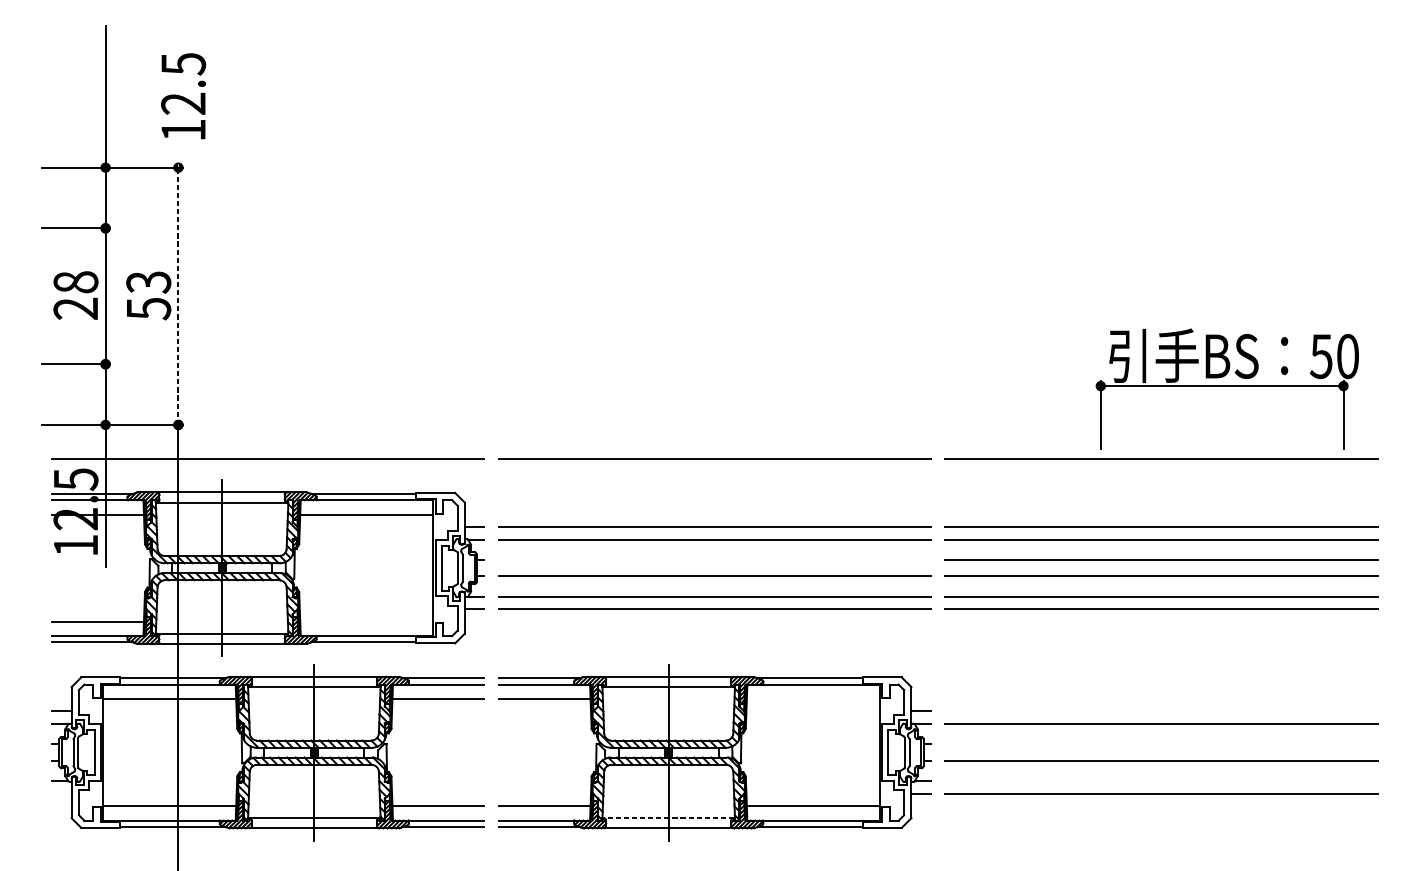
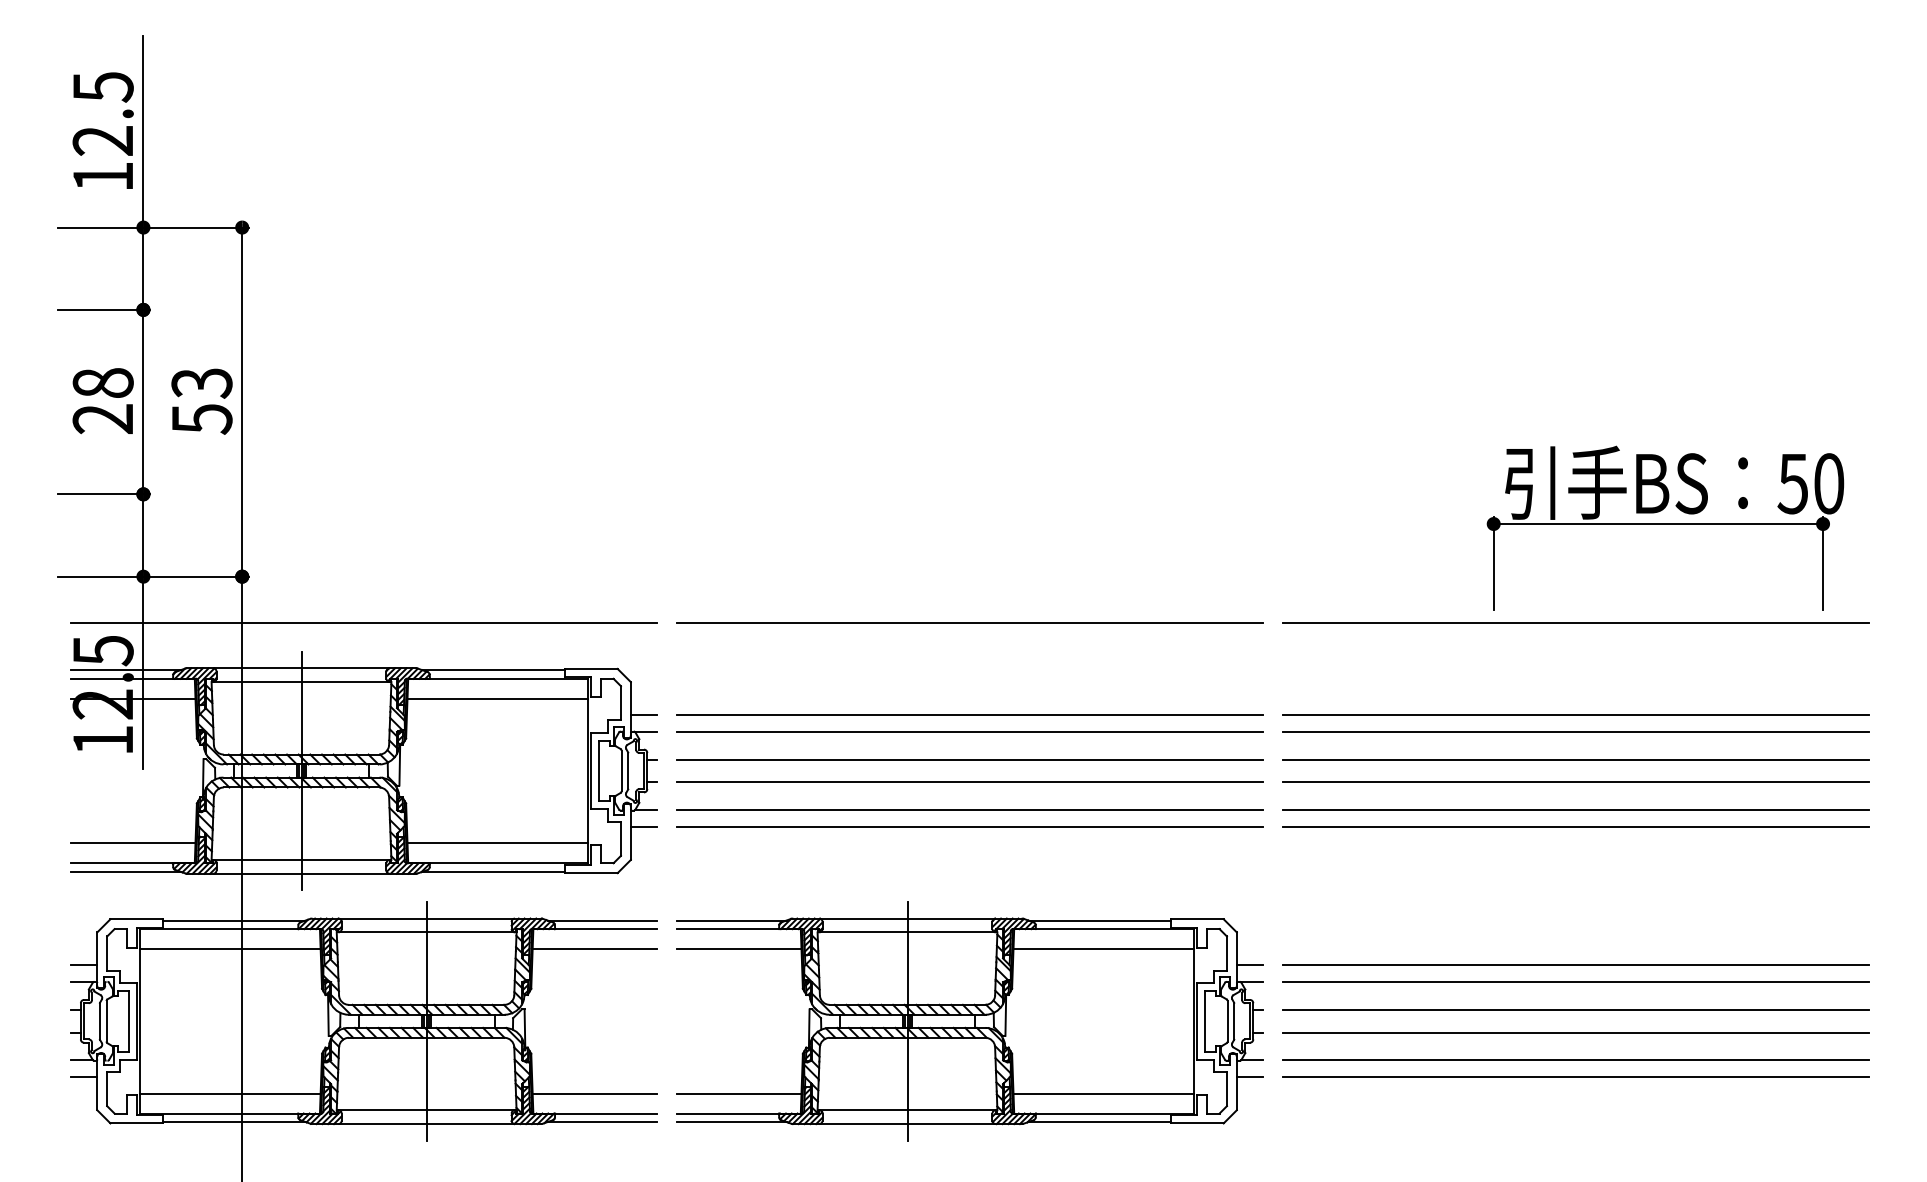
text: (183, 96) -> (102, 130), moved
line: (178, 296) -> (242, 402), dashed -> solid
line: (714, 559) -> (969, 759), added
line: (366, 621) -> (497, 843), added
line: (813, 698) -> (1103, 948), added
line: (1161, 711) -> (1575, 965), added
line: (1161, 744) -> (1575, 1010), added
line: (1161, 780) -> (1575, 1059), added
line: (61, 794) -> (83, 1077), added
line: (668, 818) -> (907, 1110), dashed -> solid

